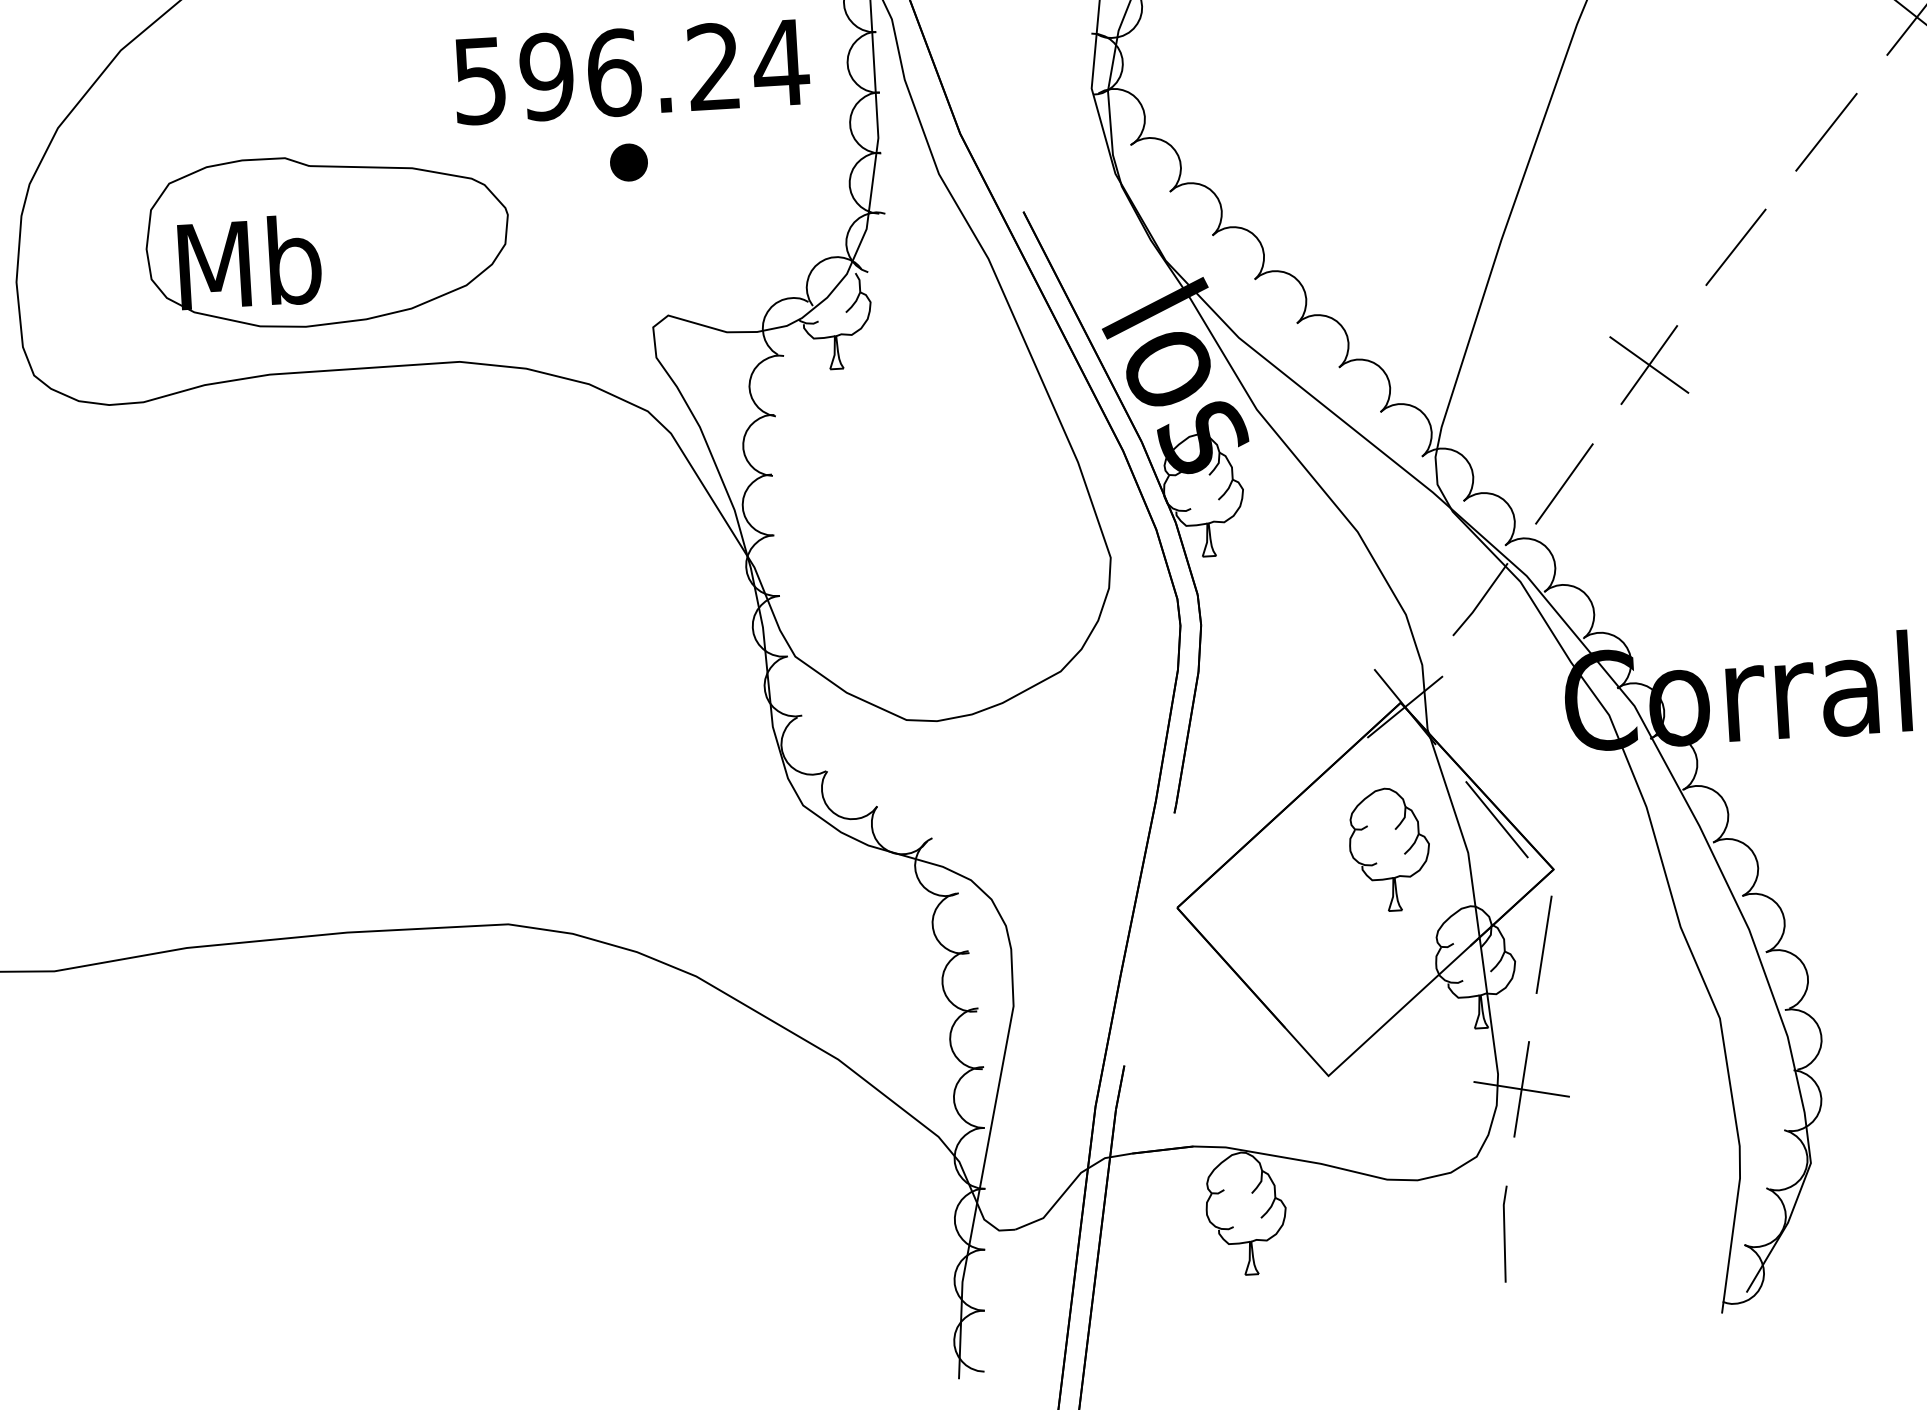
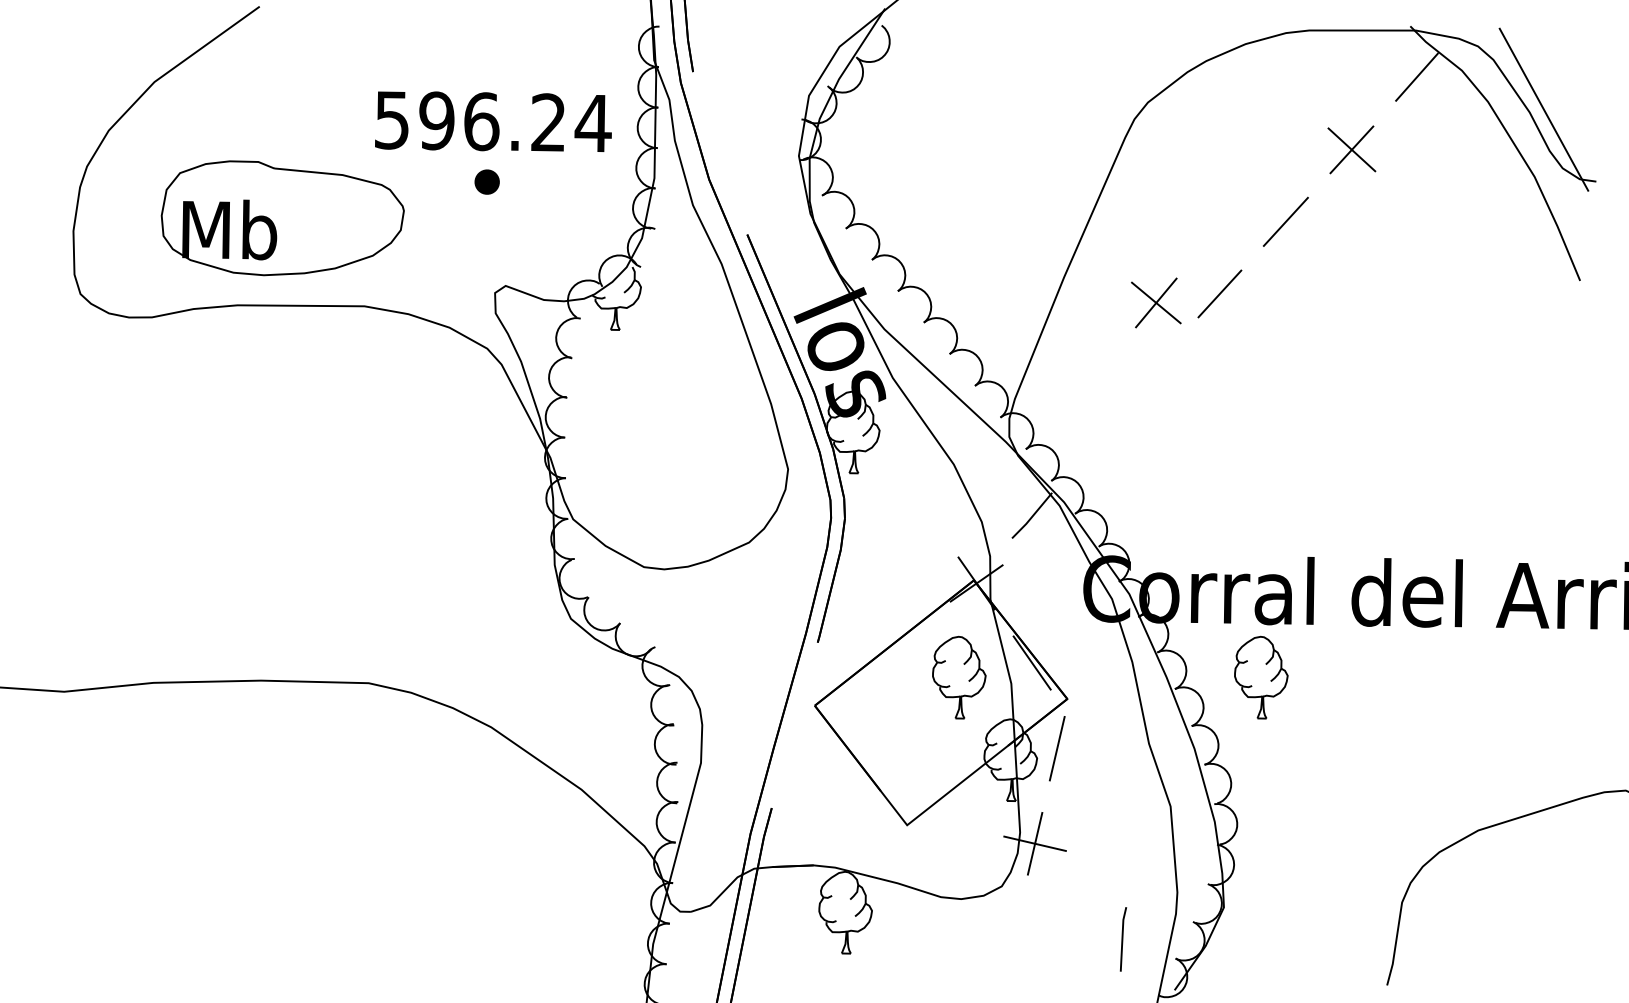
part: (1649, 364) -> (1156, 302), moved
line: (1563, 483) -> (1093, 442), removed
part: (1841, 815) -> (1261, 677), added
line: (1506, 1234) -> (1123, 939), moved

